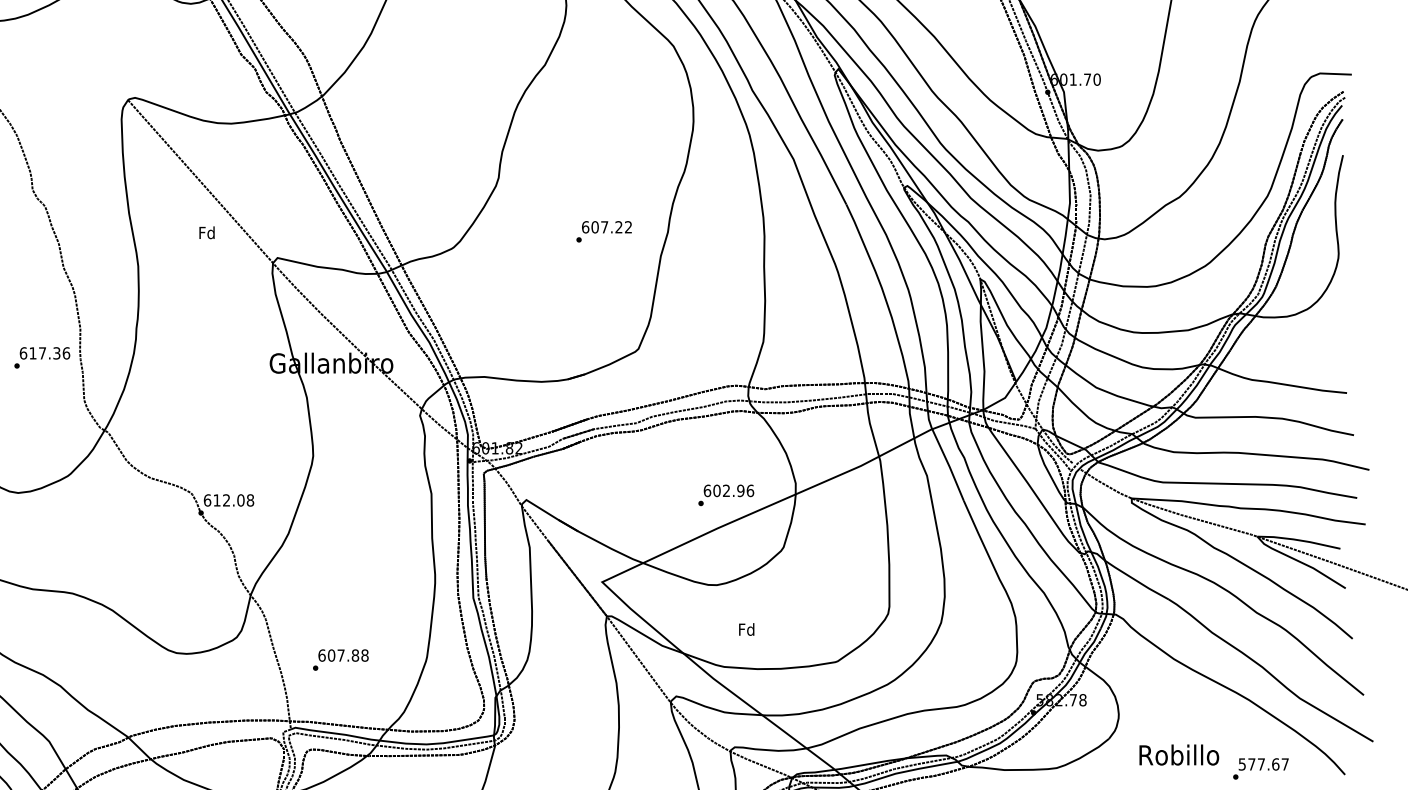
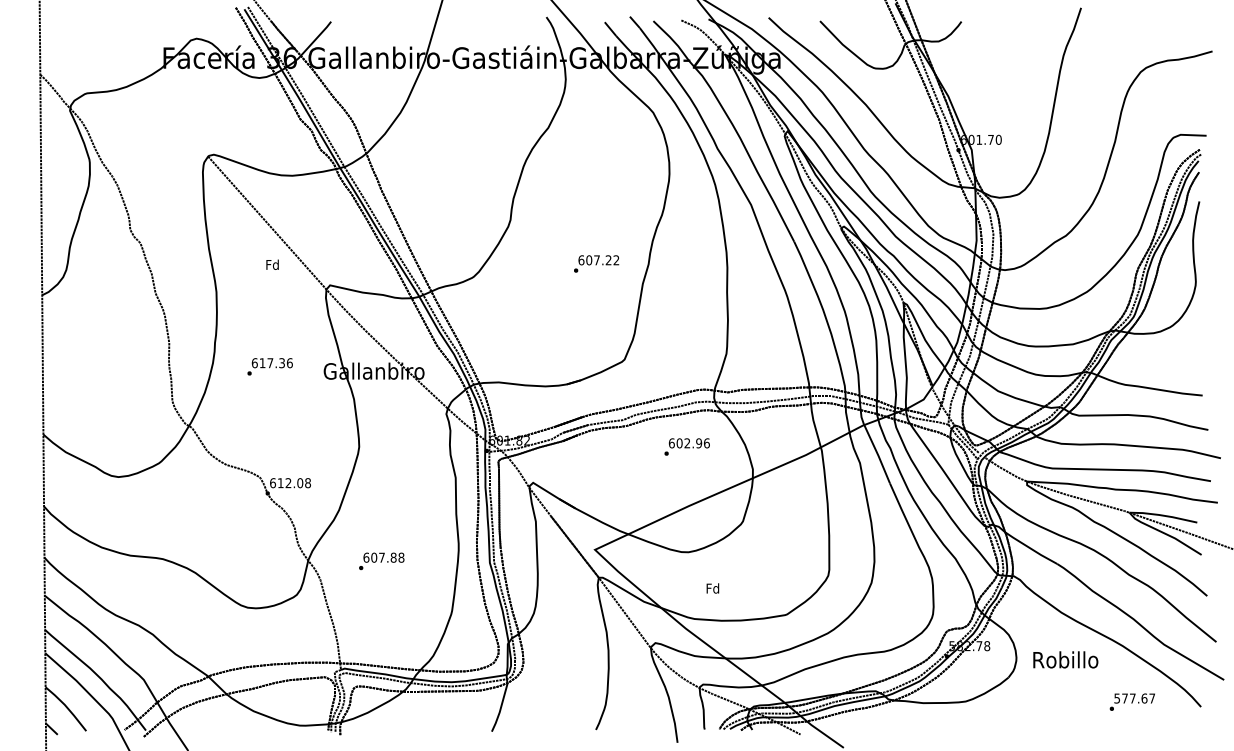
text: (41, 357) -> (269, 366), moved
text: (725, 494) -> (686, 446), moved
text: (340, 660) -> (381, 561), moved
text: (1178, 754) -> (1065, 659), moved

